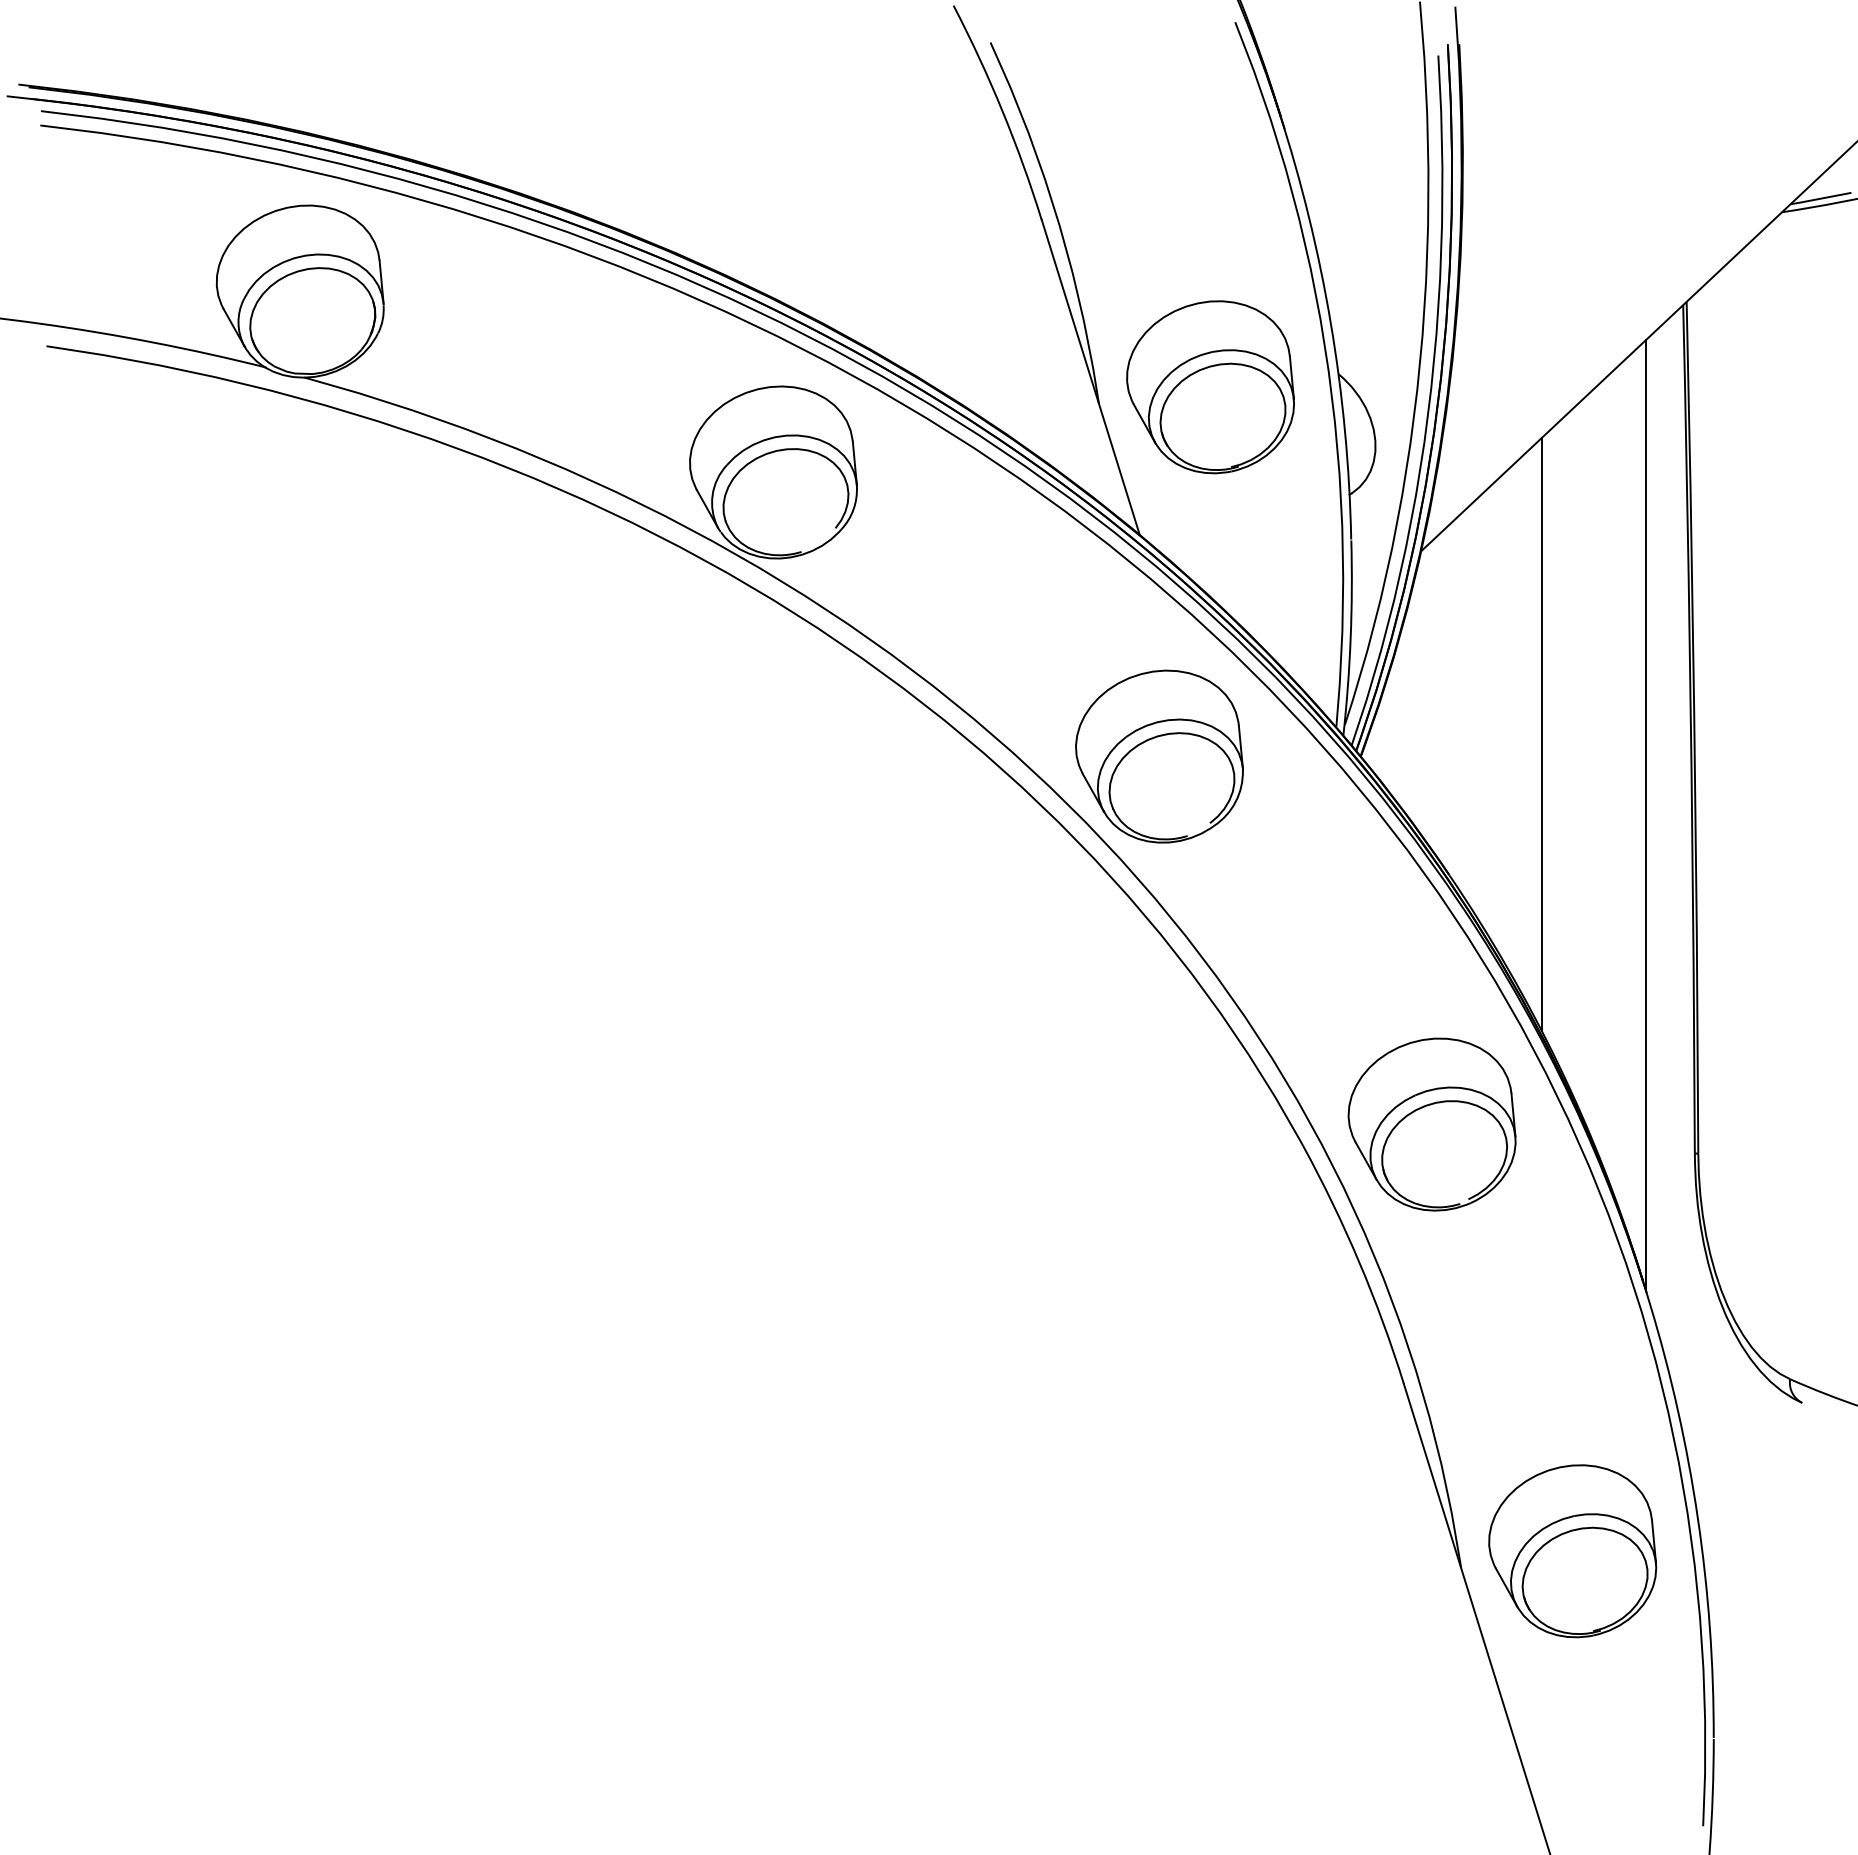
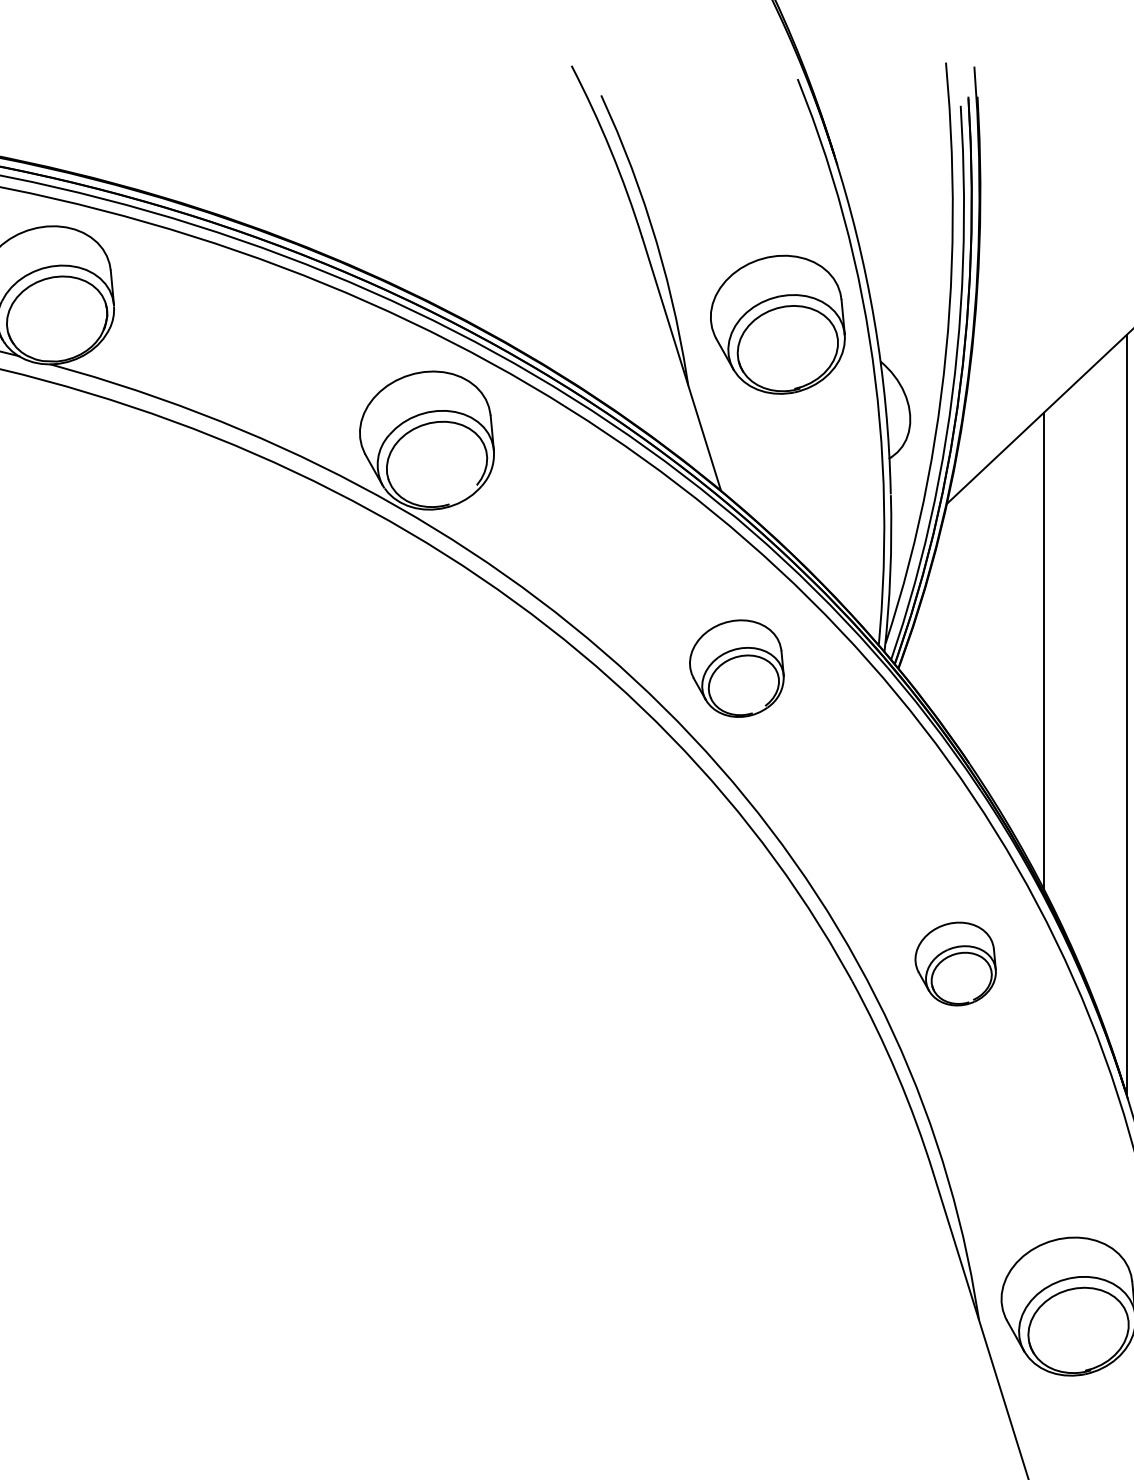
part: (1210, 387) -> (777, 324), moved
part: (1159, 756) -> (736, 668), size x0.7
part: (1431, 1124) -> (955, 964), size x0.6

